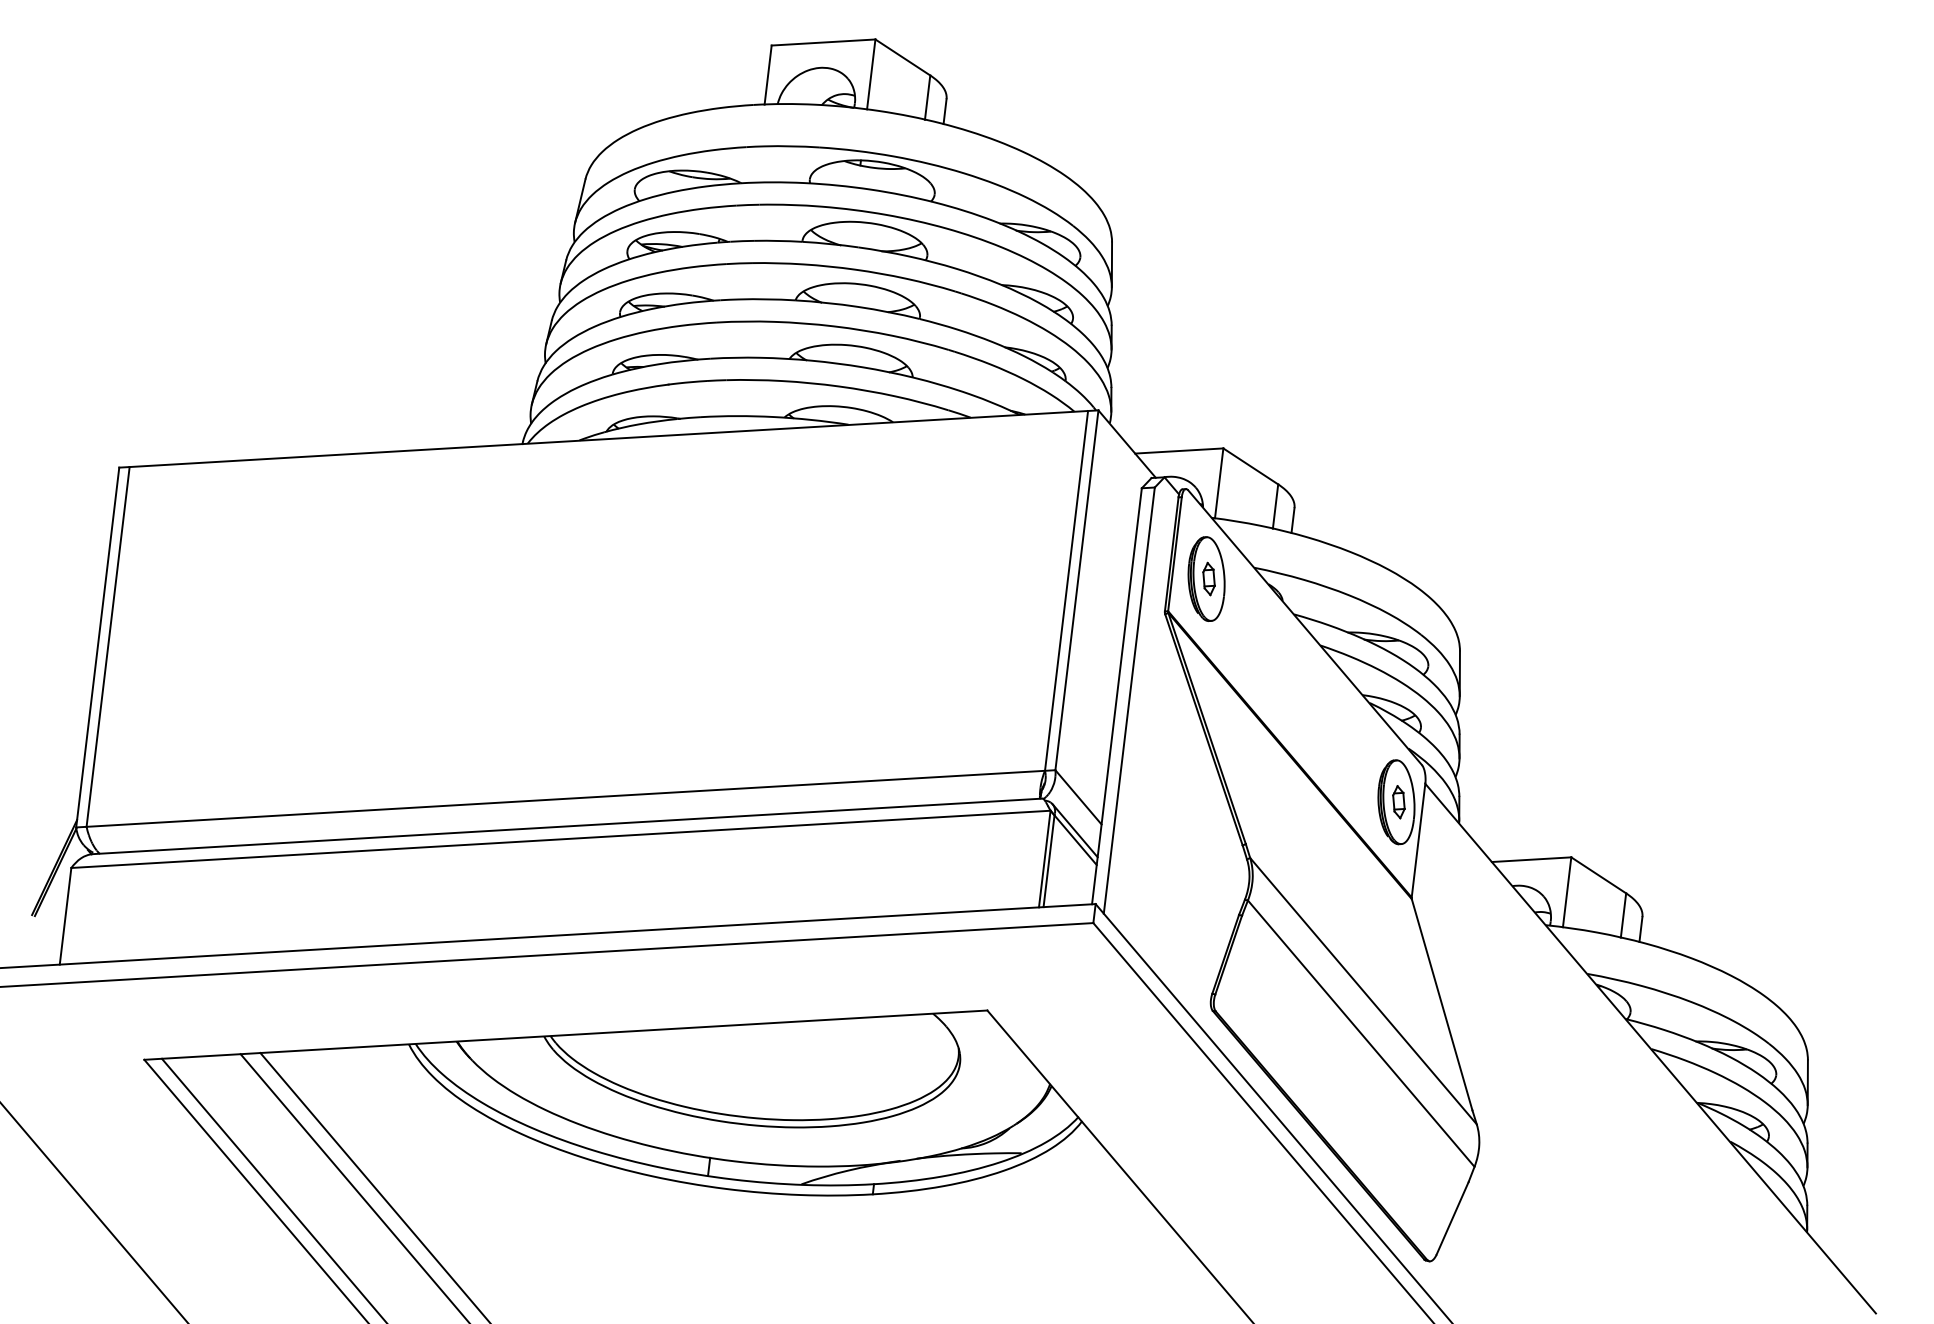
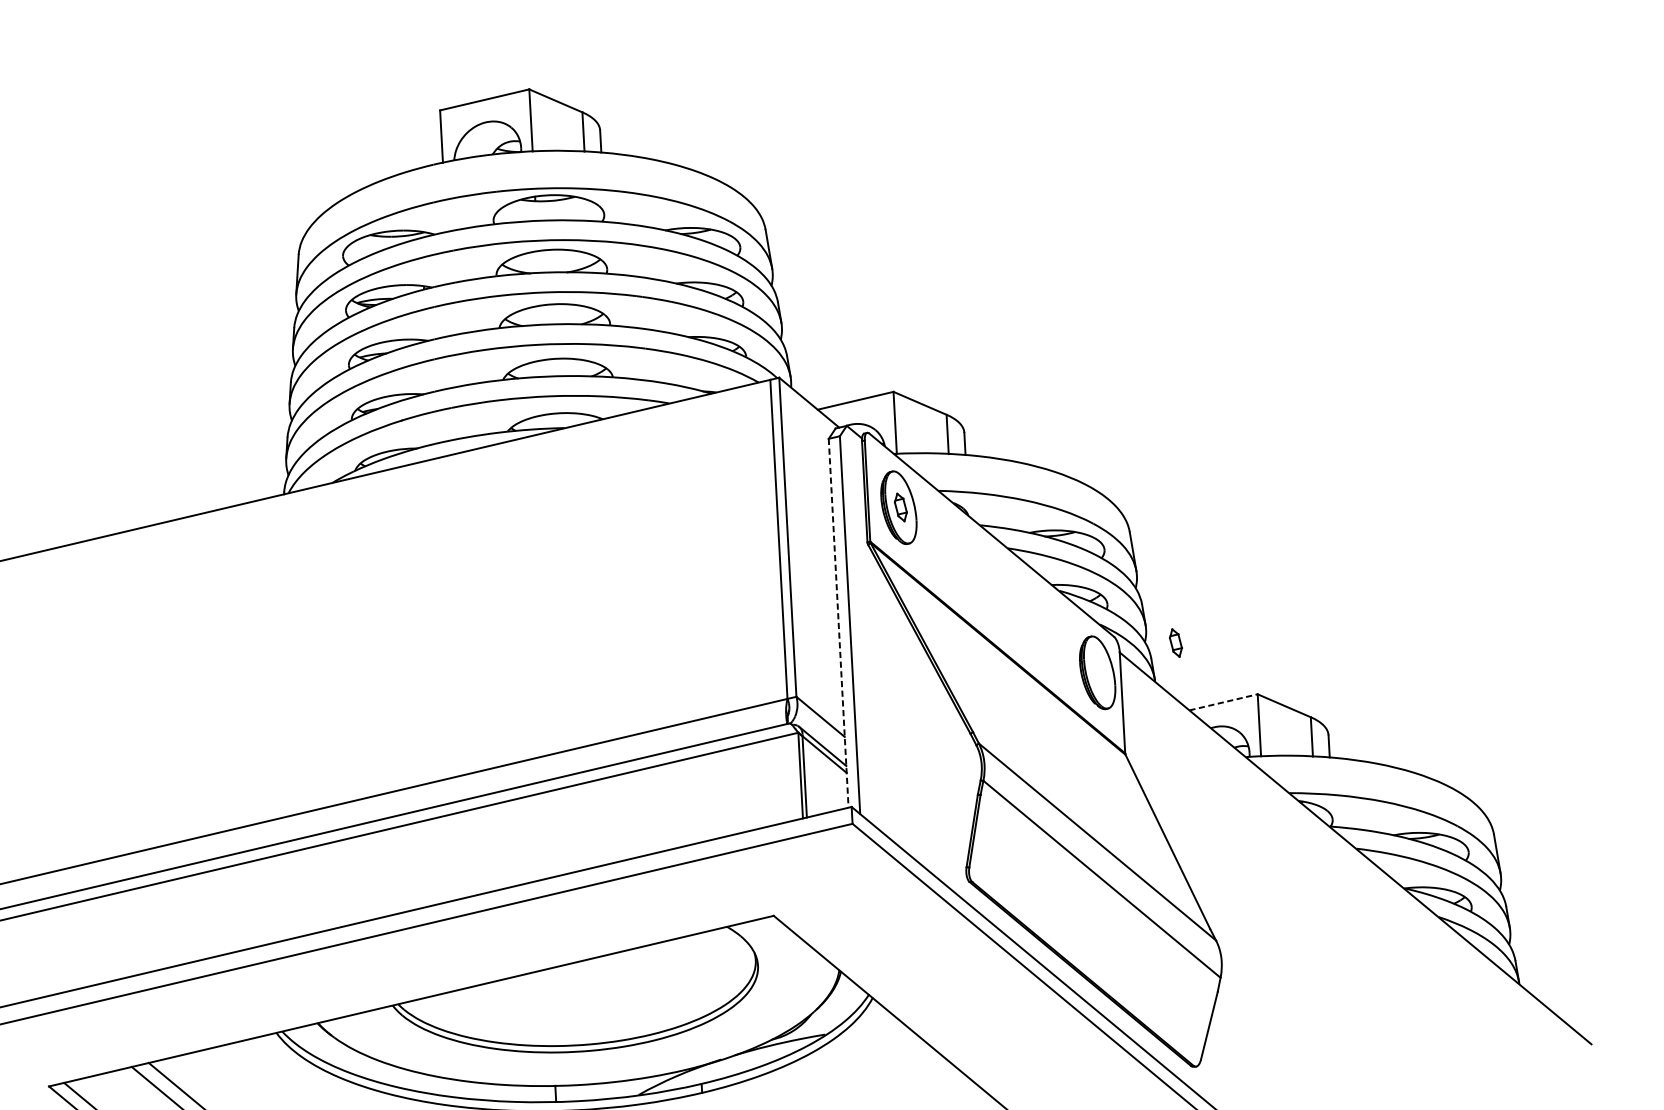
line: (1116, 696) -> (838, 623), solid -> dashed
part: (1398, 802) -> (1175, 643), moved
line: (1531, 859) -> (1223, 702), solid -> dashed

